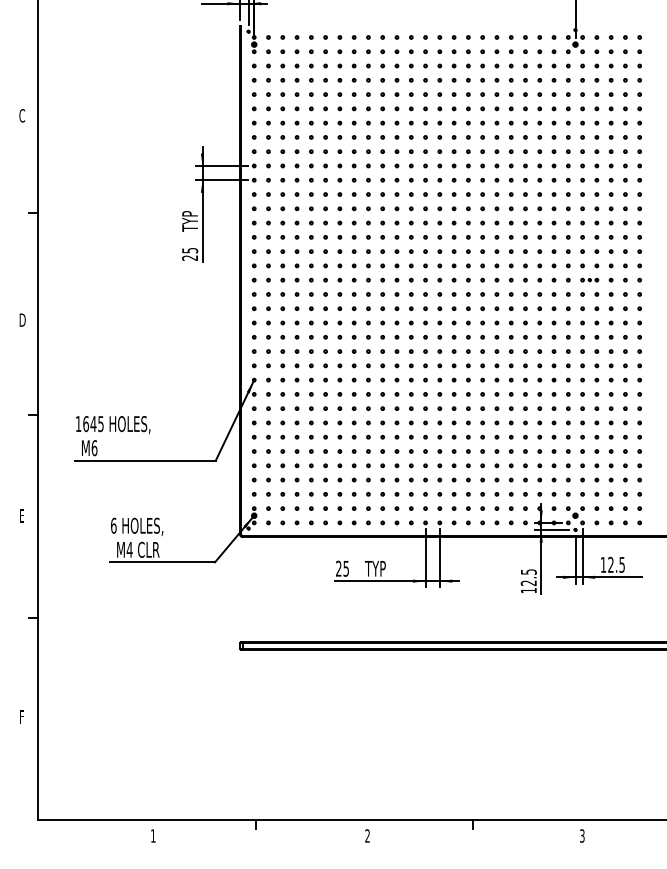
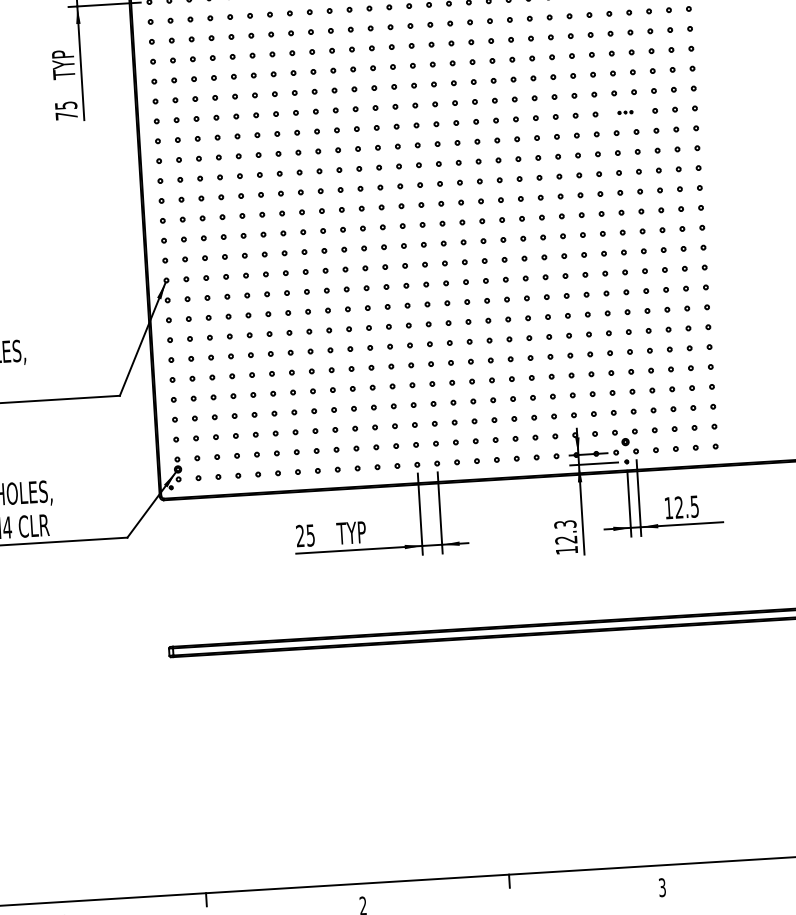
text: (189, 257) -> (65, 115), 25 -> 75
part: (589, 279) -> (624, 111), size x0.6
text: (527, 571) -> (563, 523), 12.5 -> 12.3

